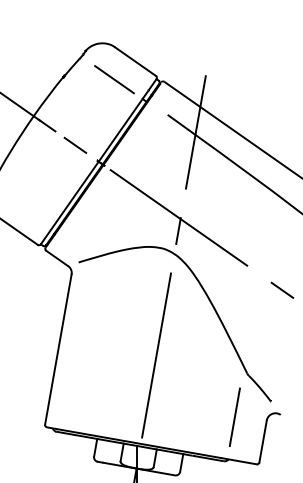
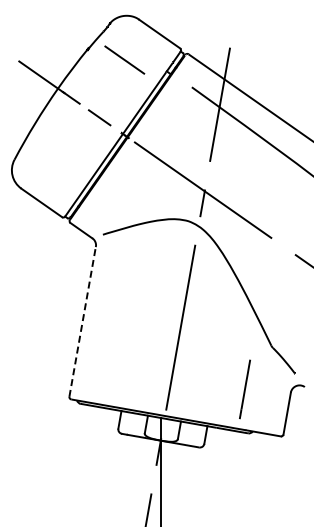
line: (114, 79) -> (124, 59), moved
line: (58, 349) -> (82, 321), solid -> dashed
line: (234, 417) -> (244, 389), moved

